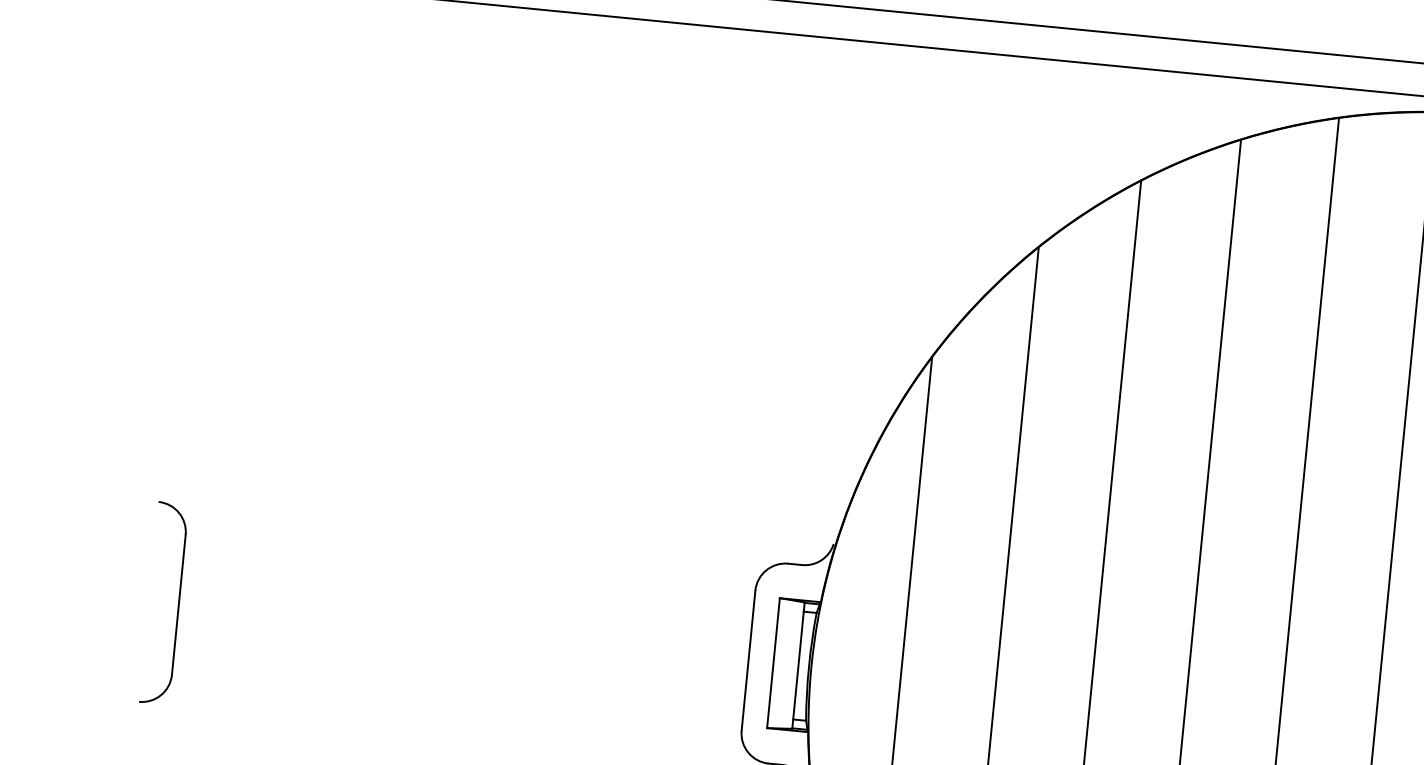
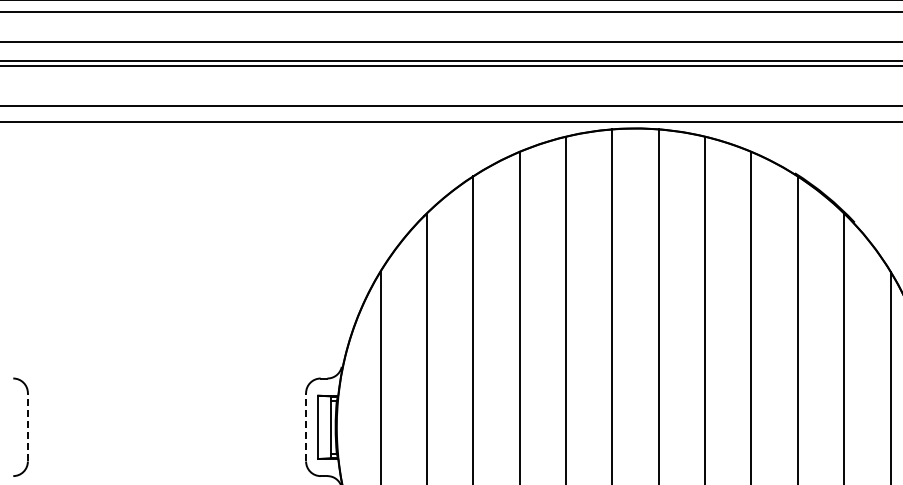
line: (178, 603) -> (27, 426), solid -> dashed
line: (749, 659) -> (306, 426), solid -> dashed

